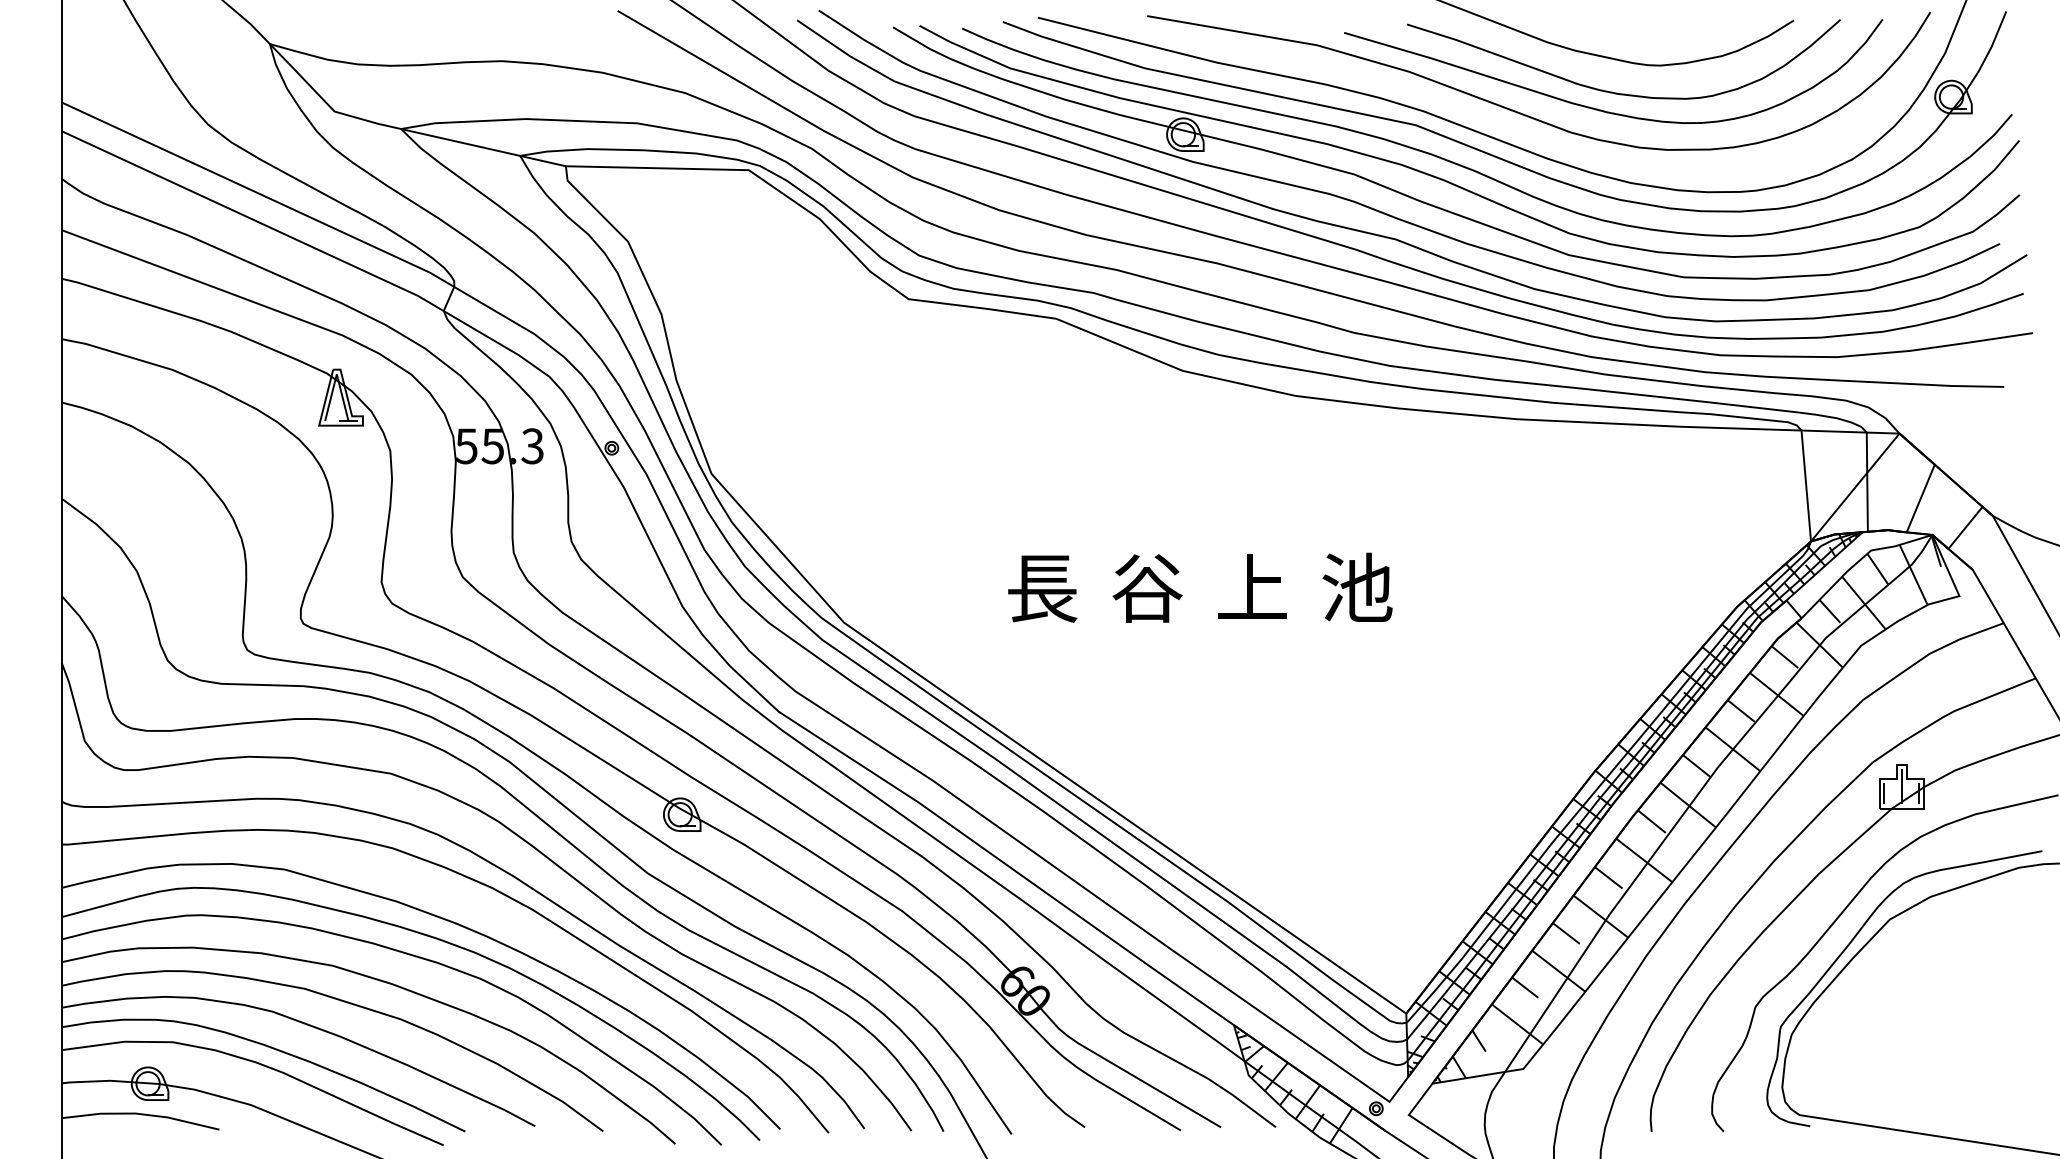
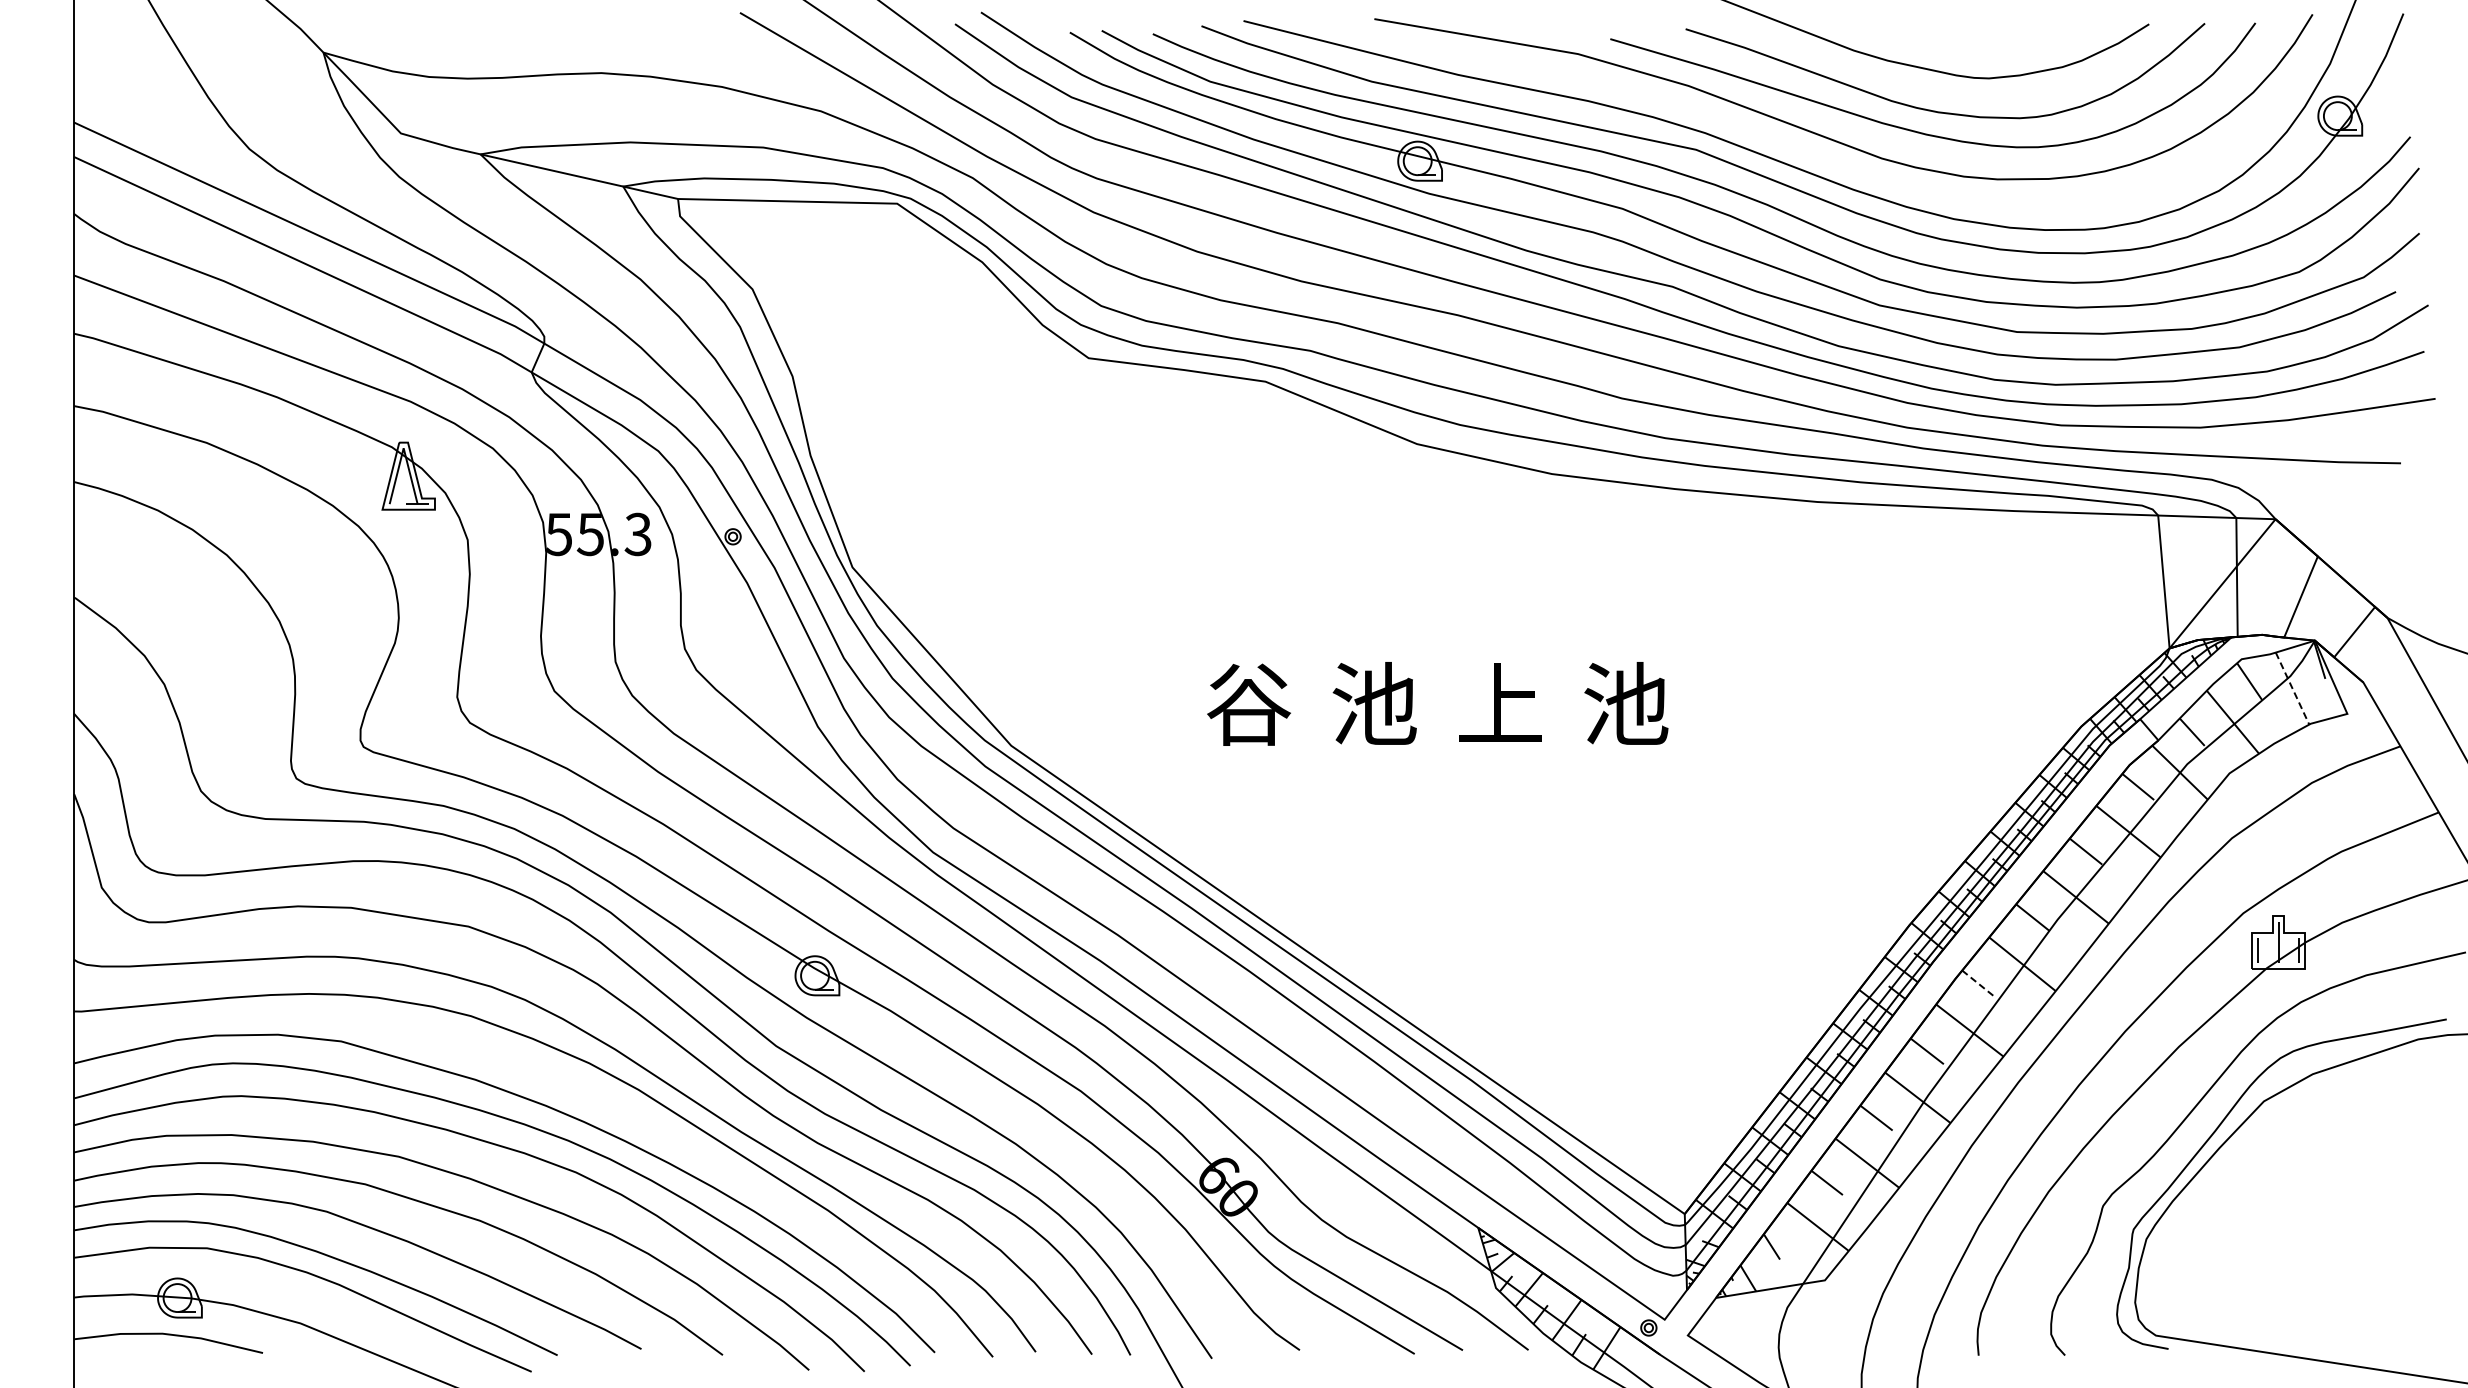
line: (1913, 574) -> (2292, 688), solid -> dashed
text: (1147, 587) -> (1374, 703), 谷 -> 池
text: (1042, 588) -> (1249, 704), 長 -> 谷
line: (1651, 822) -> (1978, 984), solid -> dashed

